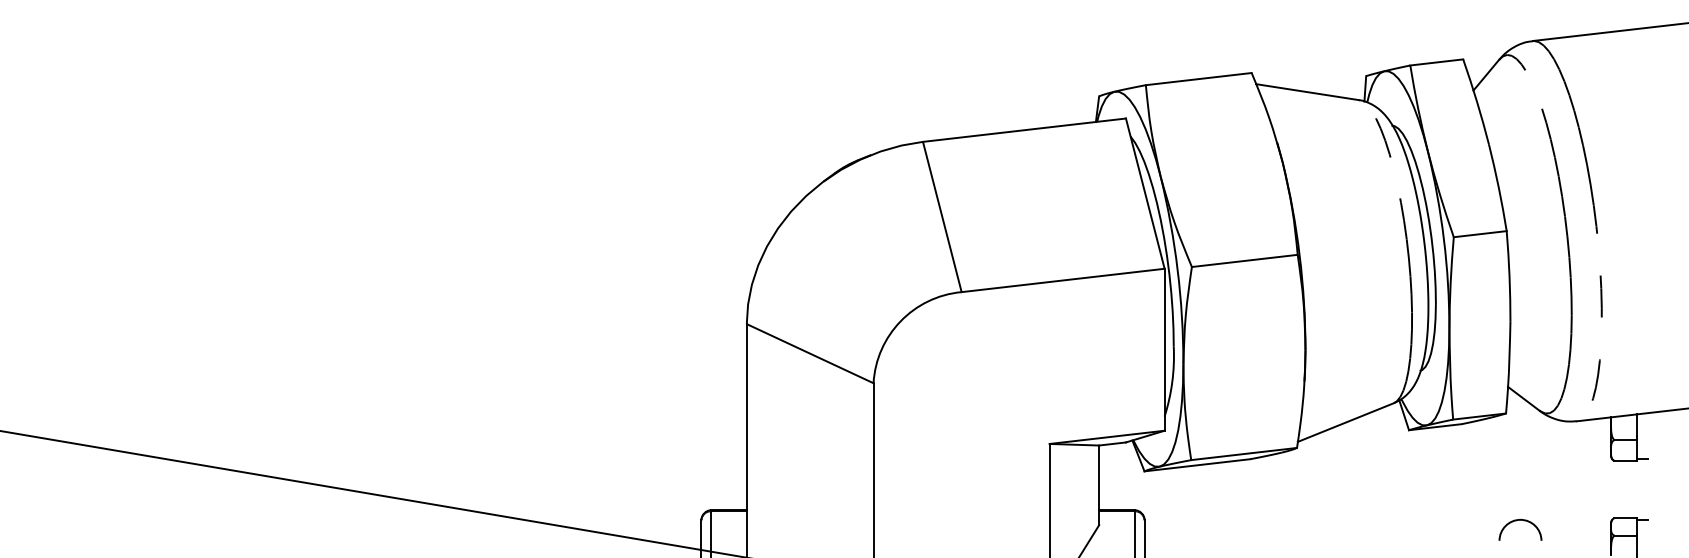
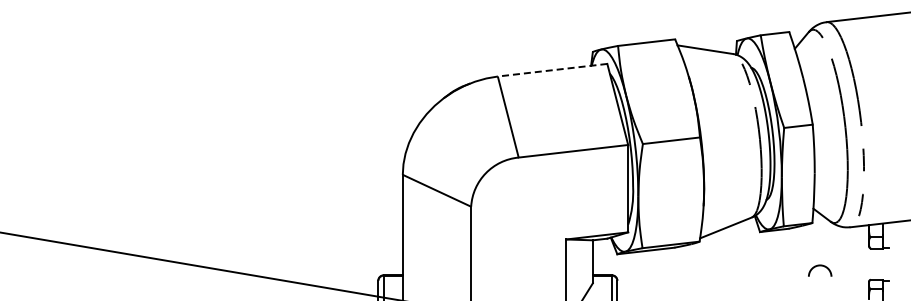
line: (1024, 130) -> (552, 70), solid -> dashed
arc: (1521, 521) -> (820, 266), moved

